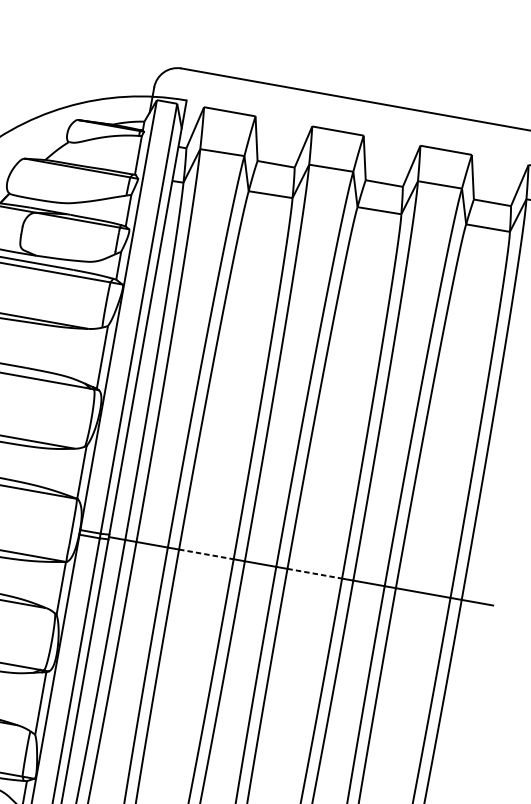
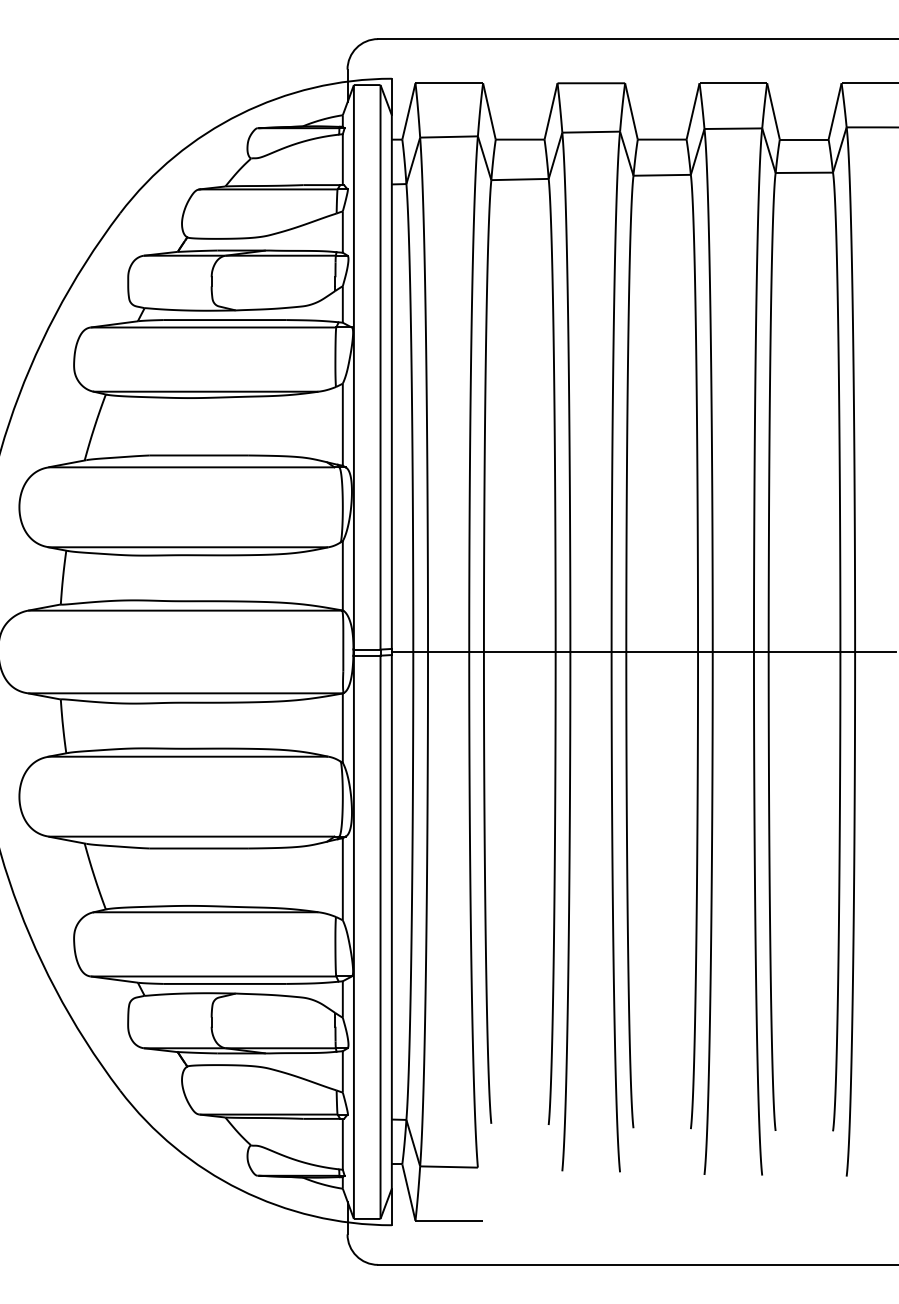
line: (206, 554) -> (519, 651), dashed -> solid
line: (315, 573) -> (662, 651), dashed -> solid

